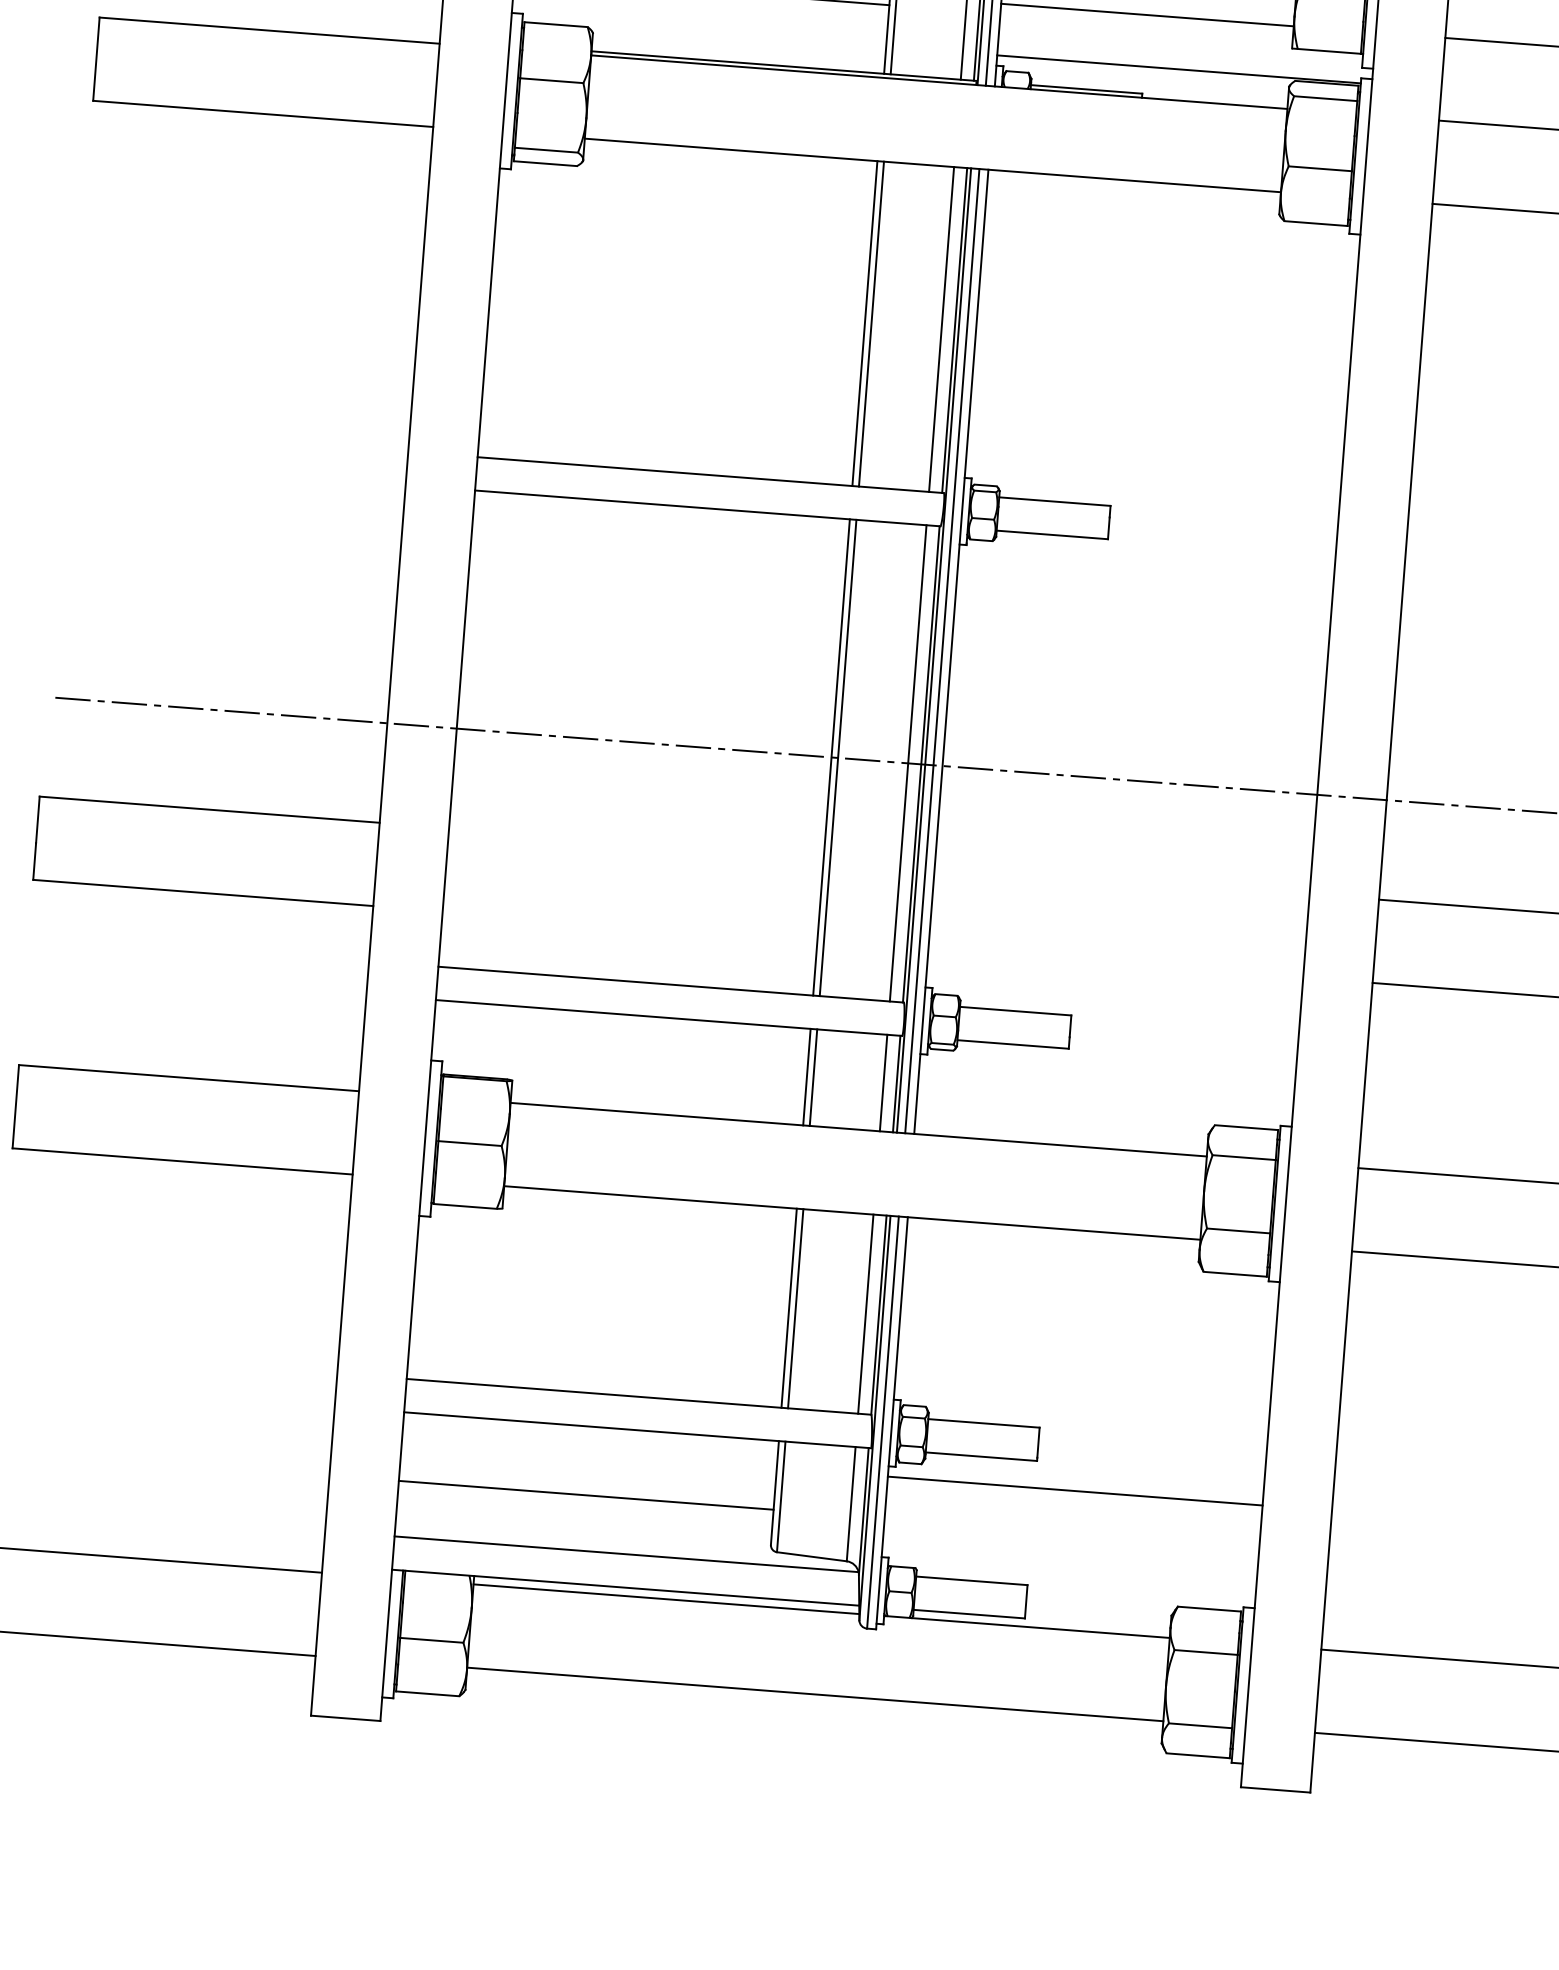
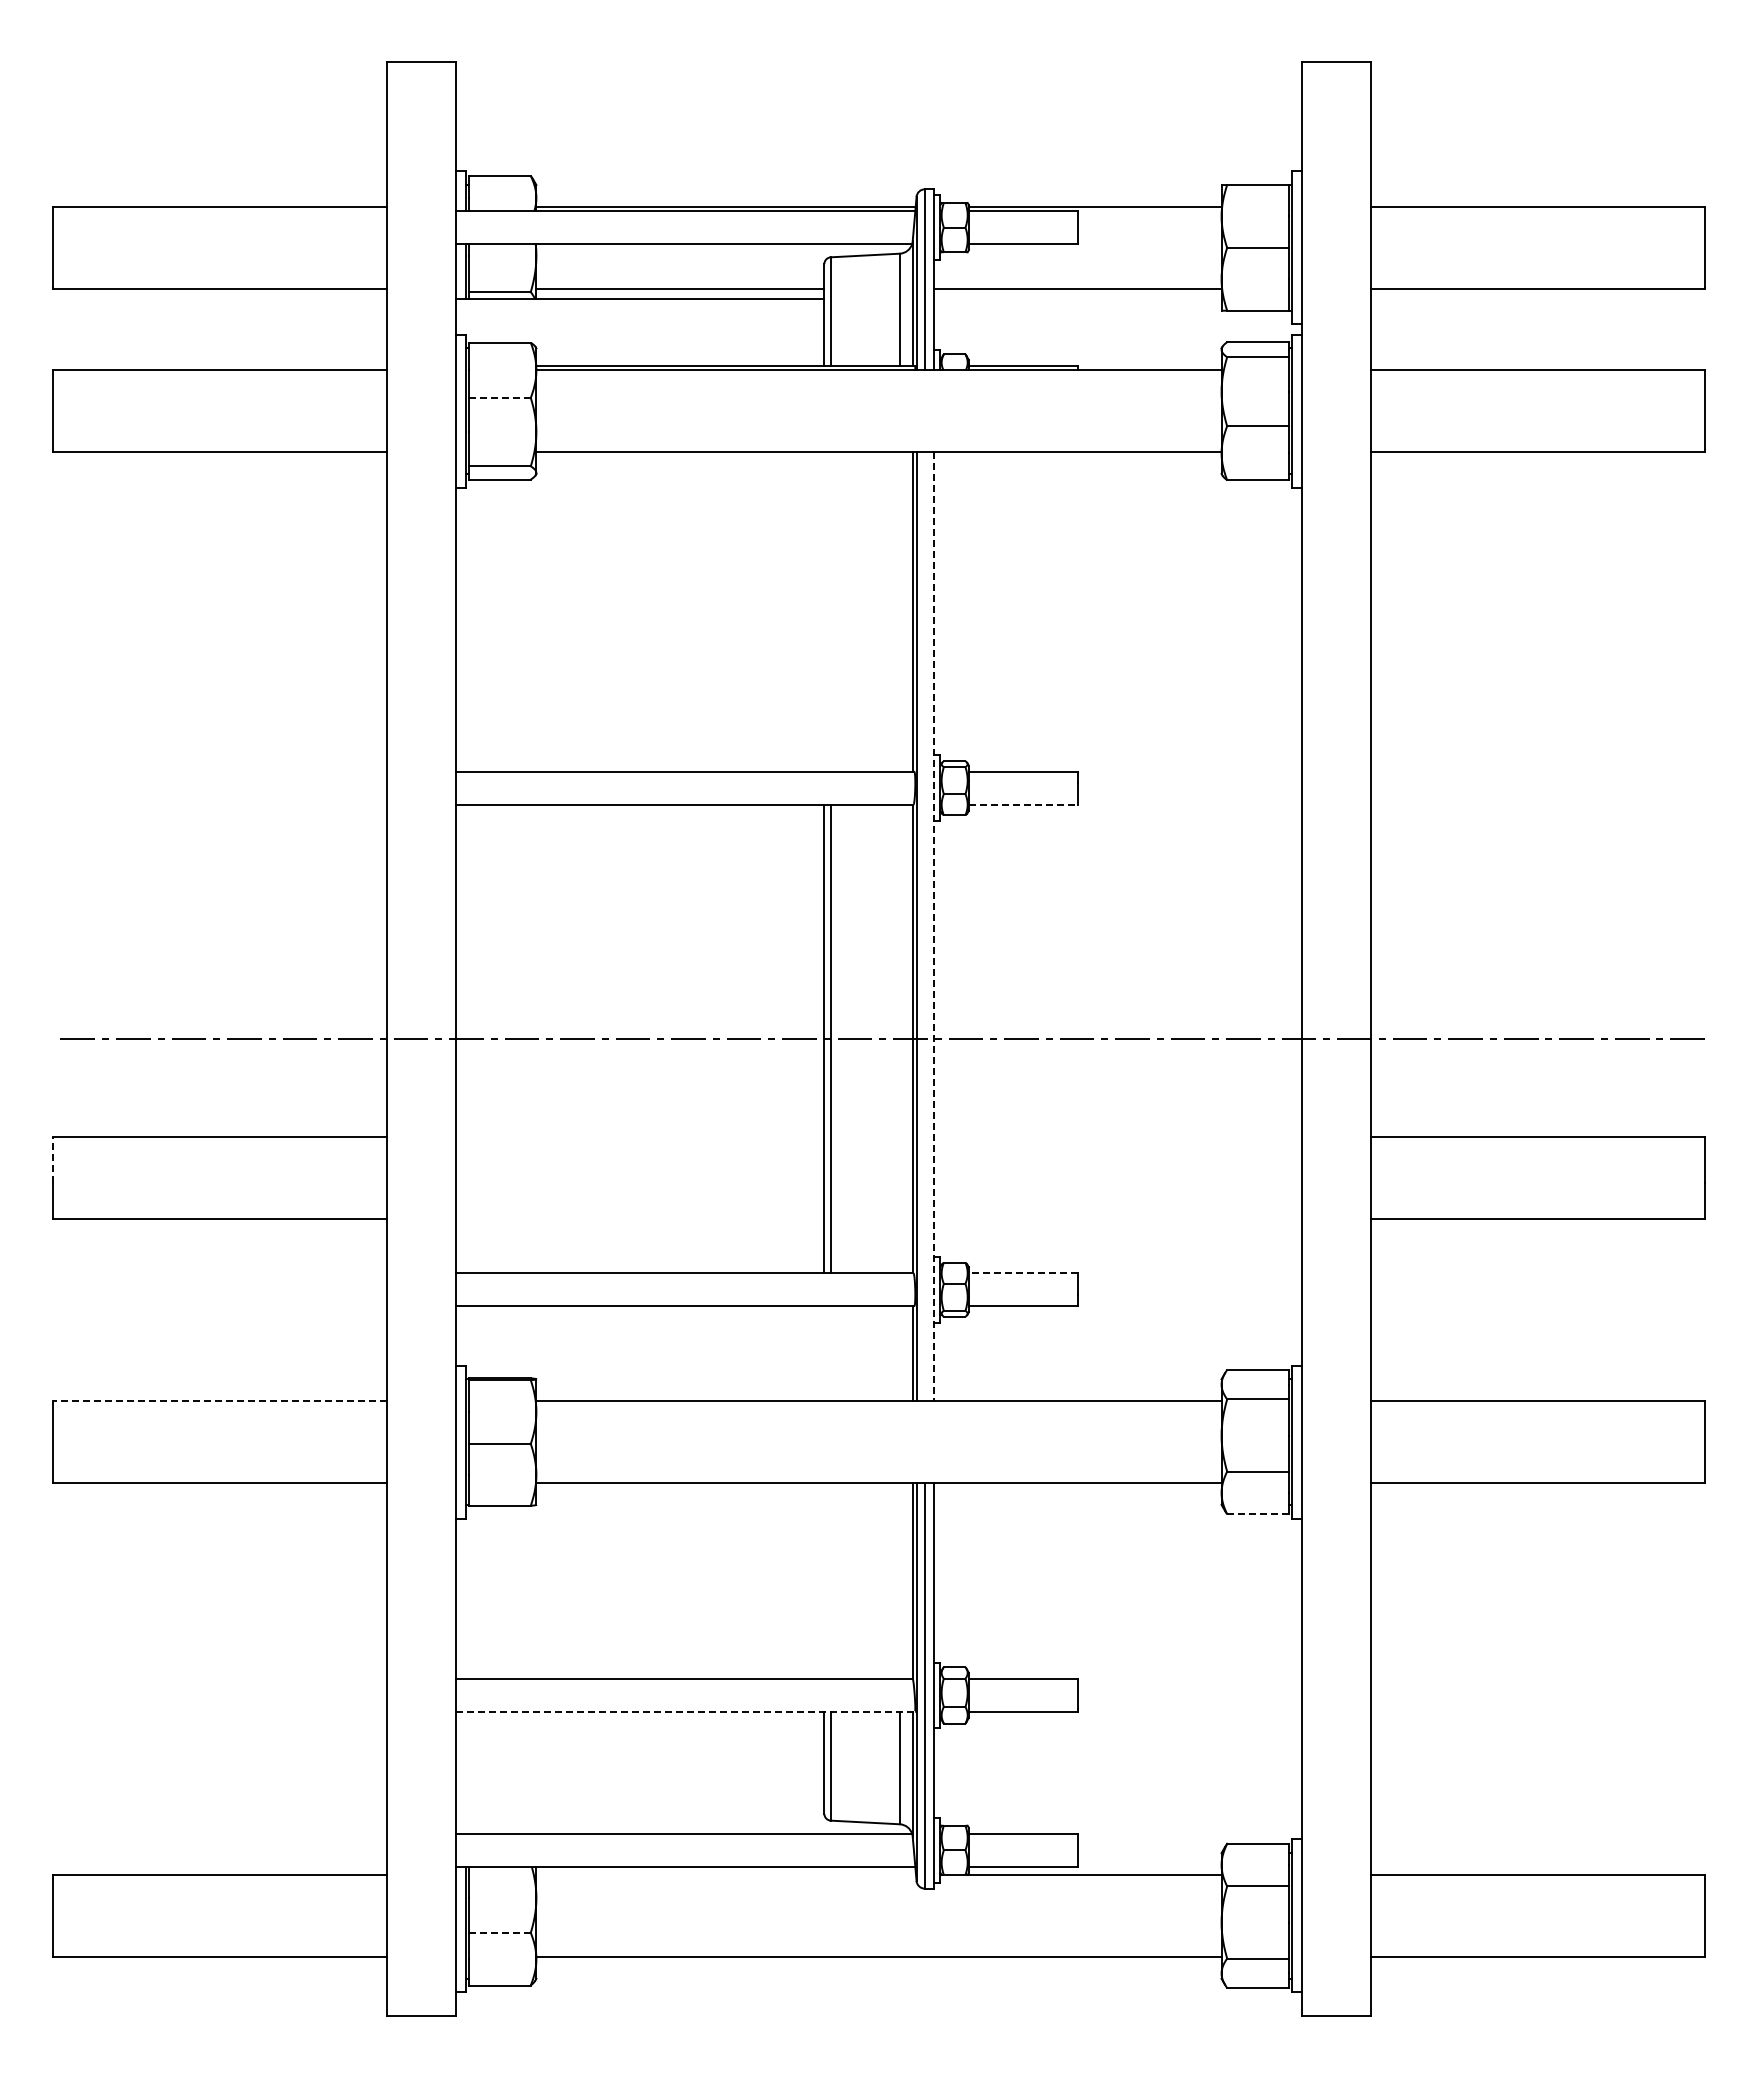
line: (1178, 69) -> (1112, 339), removed
line: (552, 80) -> (500, 397), solid -> dashed
line: (865, 323) -> (824, 611), removed
line: (871, 323) -> (830, 611), removed
line: (941, 328) -> (899, 611), removed
line: (1052, 534) -> (1023, 804), solid -> dashed
line: (942, 650) -> (924, 926), removed
line: (951, 652) -> (933, 927), solid -> dashed
line: (907, 762) -> (899, 1038), removed
line: (37, 819) -> (52, 1159), solid -> dashed
line: (1015, 1011) -> (1023, 1273), solid -> dashed
line: (807, 1077) -> (824, 1353), removed
line: (813, 1077) -> (830, 1353), removed
line: (188, 1078) -> (219, 1401), solid -> dashed
line: (883, 1082) -> (899, 1353), removed
line: (1234, 1274) -> (1257, 1514), solid -> dashed
line: (789, 1308) -> (824, 1581), removed
line: (795, 1309) -> (830, 1581), removed
line: (865, 1314) -> (899, 1581), removed
line: (637, 1429) -> (685, 1711), solid -> dashed
line: (1074, 1491) -> (1117, 1738), removed
line: (585, 1495) -> (639, 1779), removed
line: (666, 1598) -> (726, 1874), removed
line: (432, 1640) -> (500, 1932), solid -> dashed

